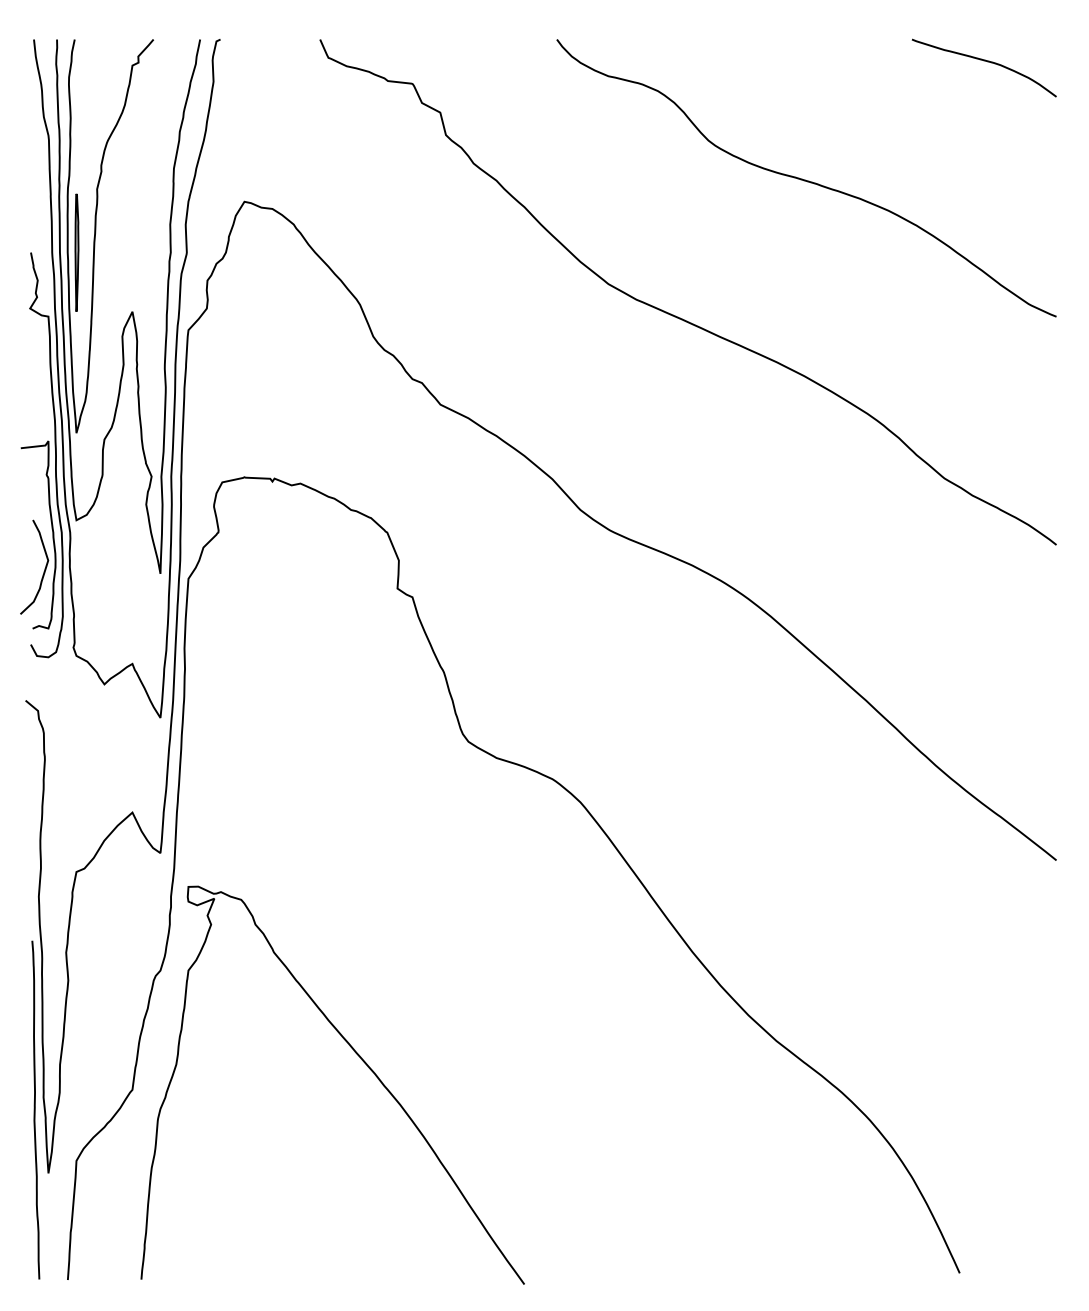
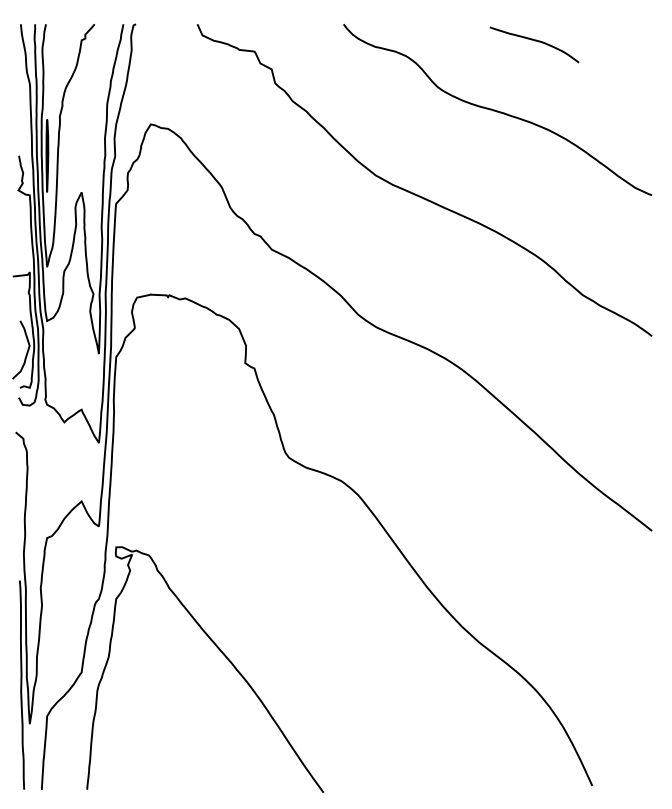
curve: (984, 62) -> (534, 41), moved

